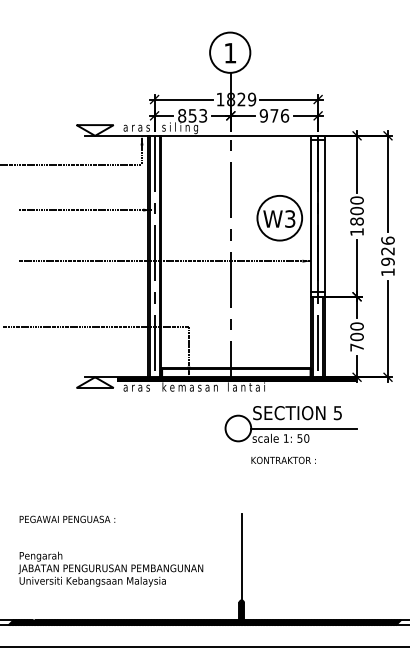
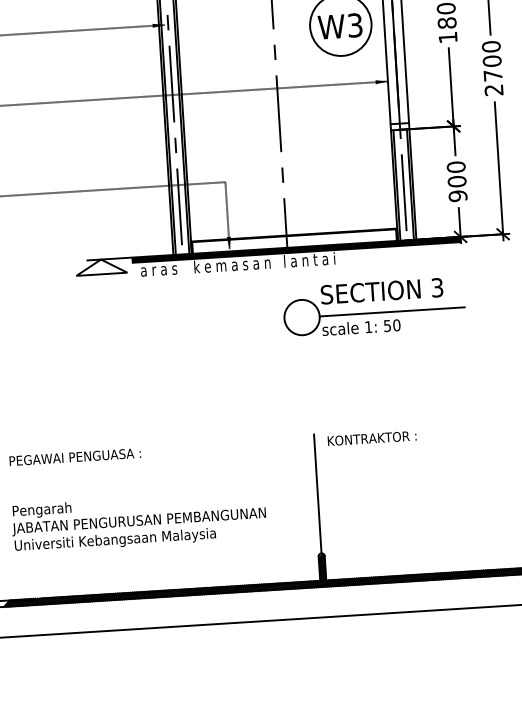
text: (387, 256) -> (492, 68), 1926 -> 2700
text: (356, 347) -> (457, 196), 700 -> 900
text: (337, 412) -> (436, 287), 5 -> 3
text: (283, 459) -> (371, 437), moved

